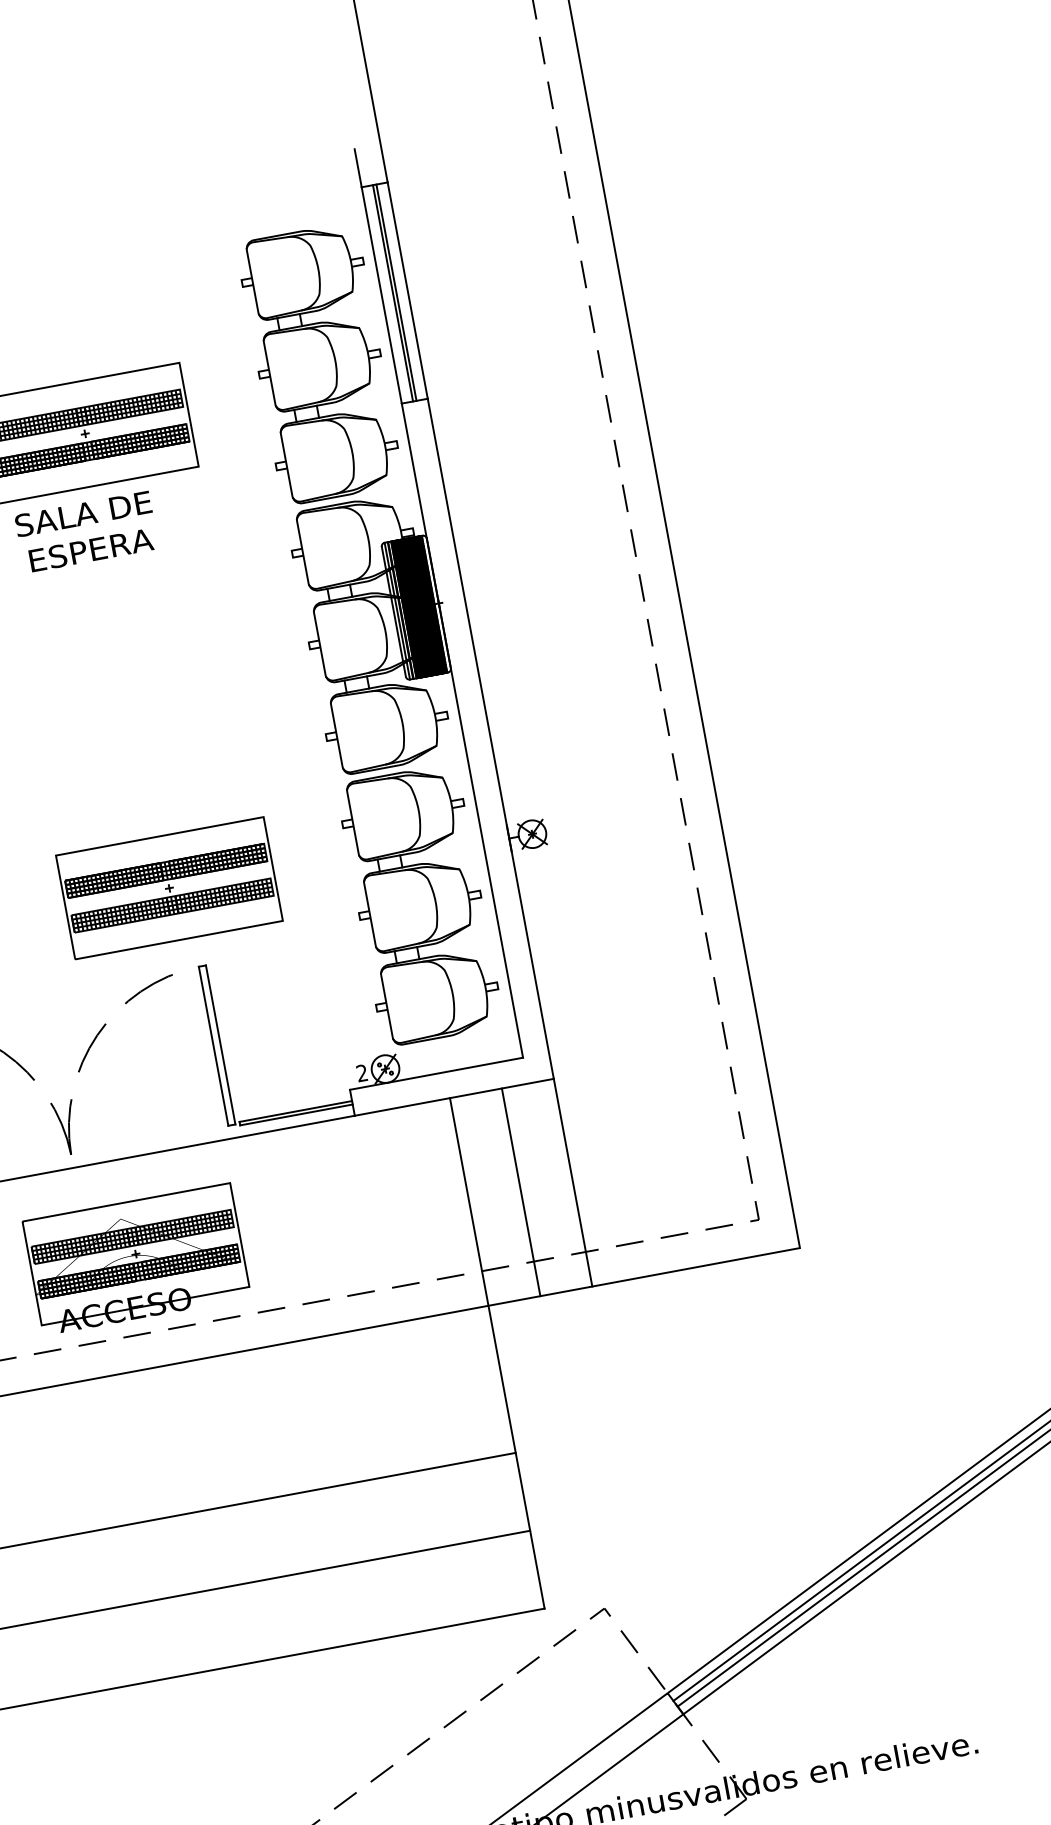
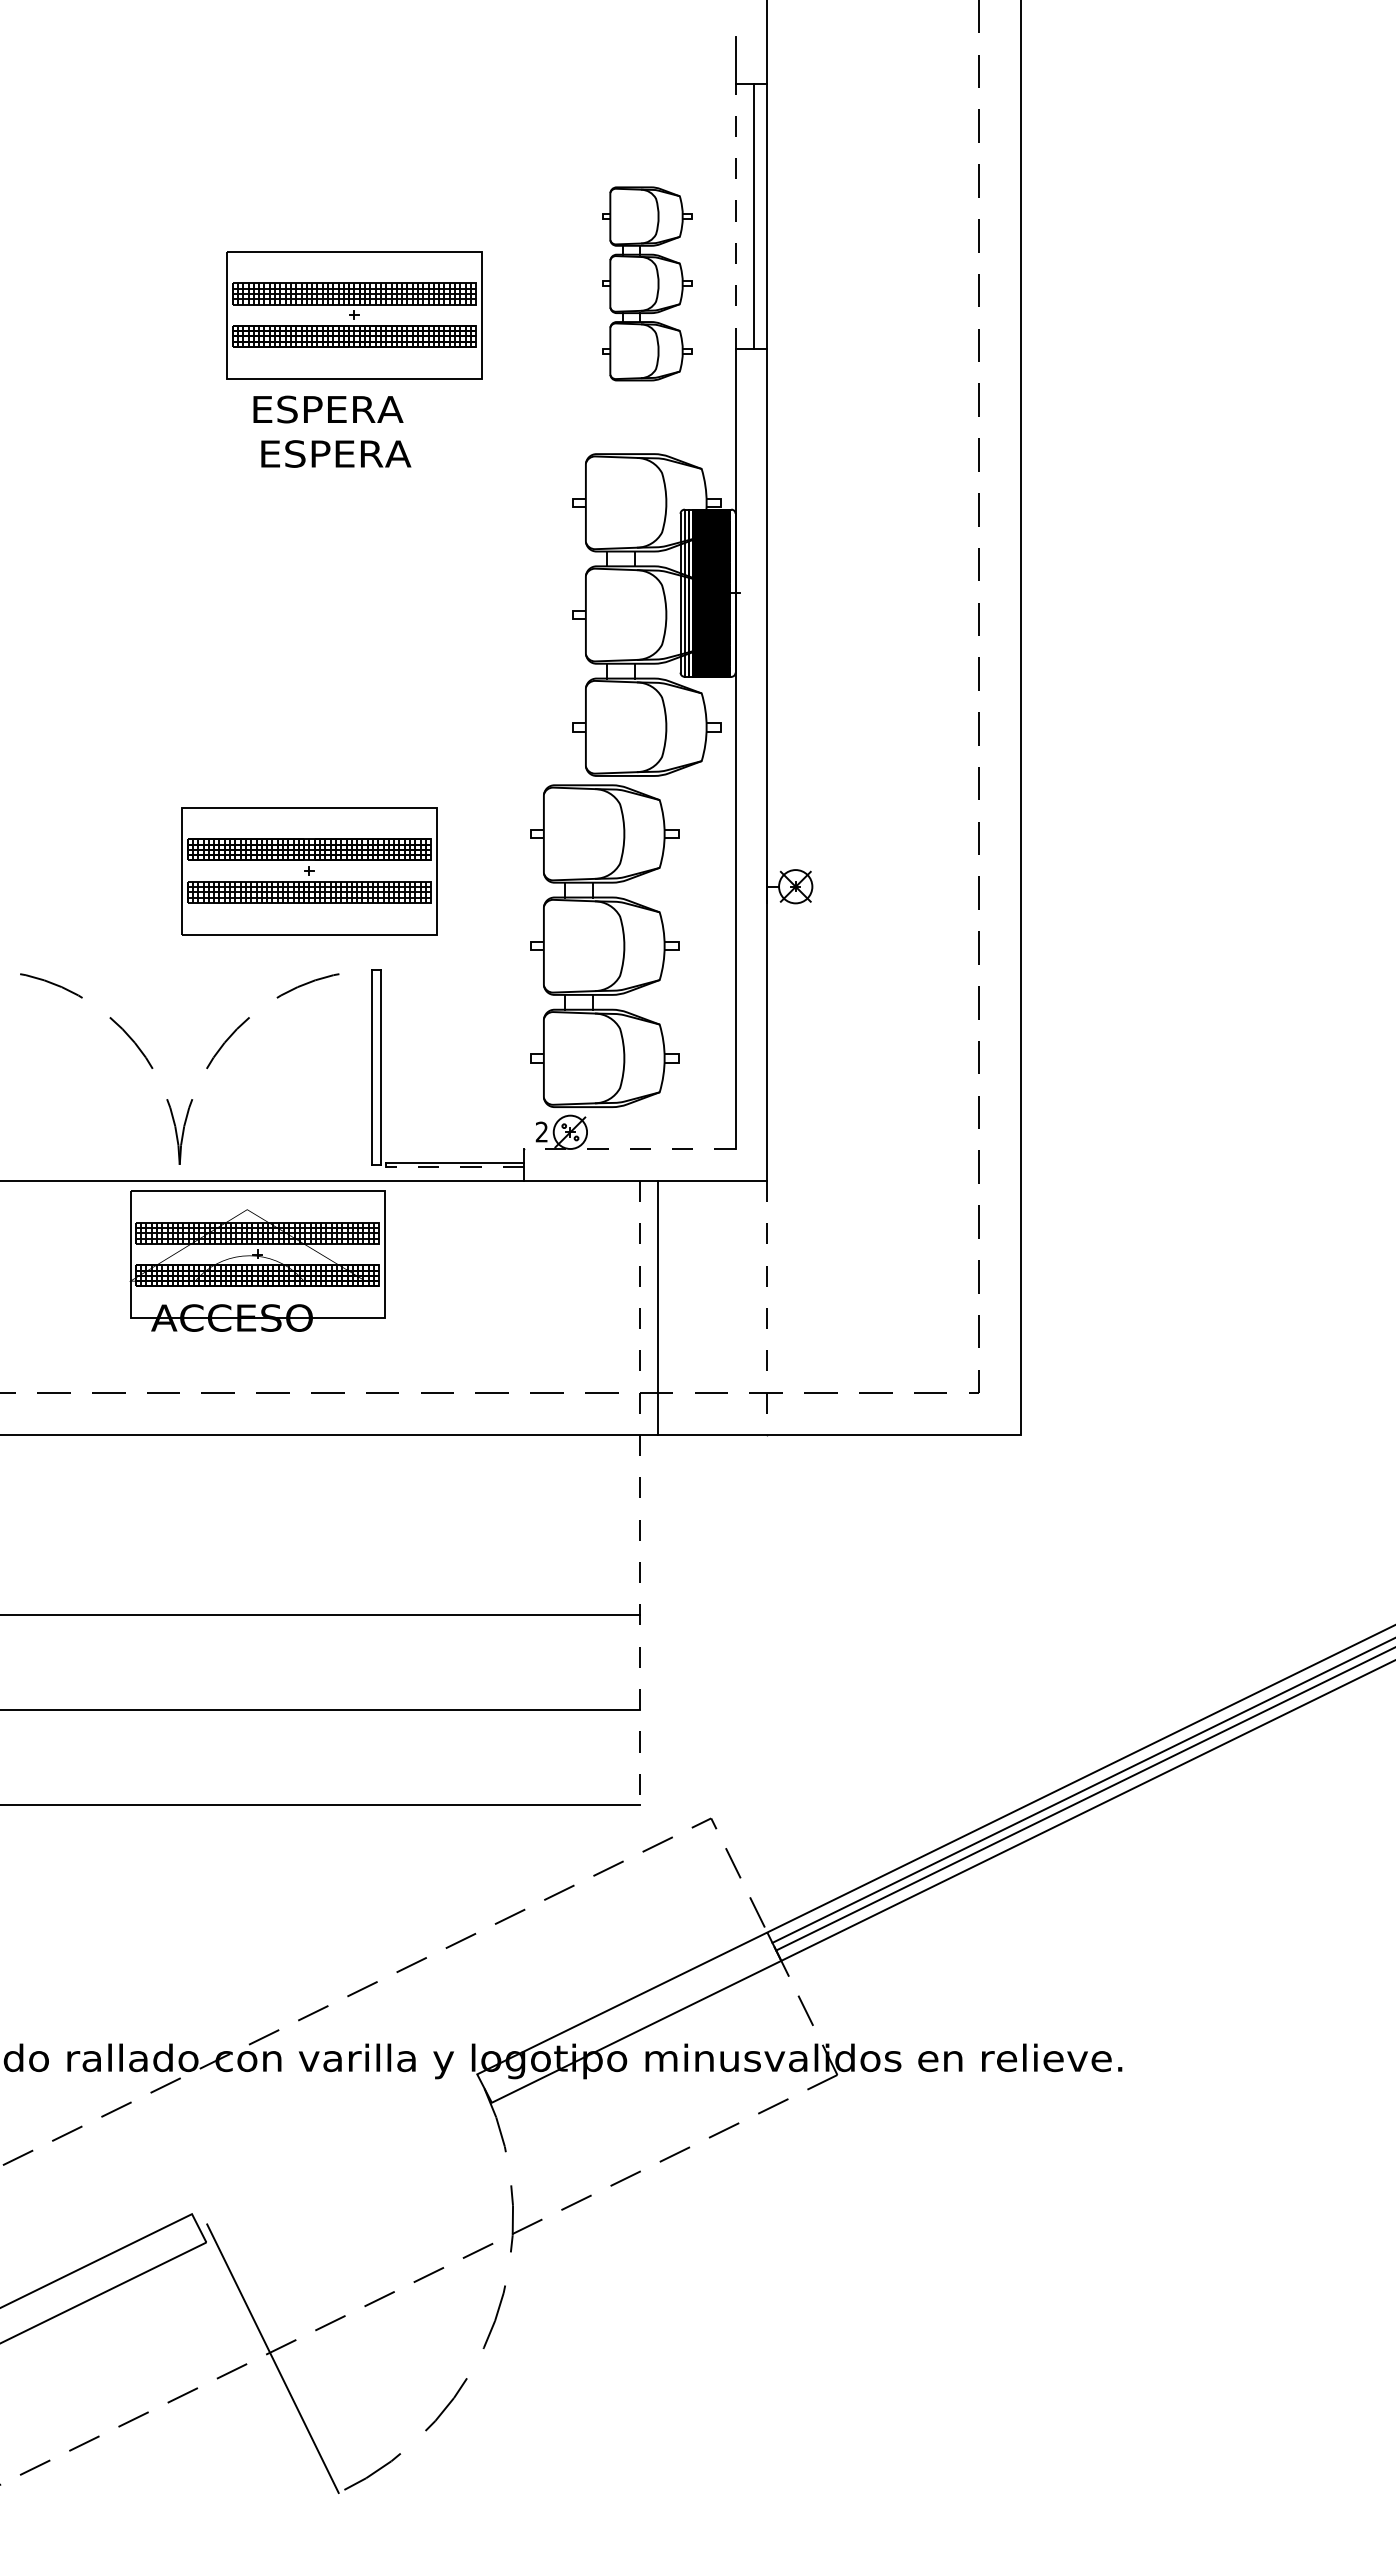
line: (393, 293) -> (749, 216), removed
line: (381, 294) -> (735, 215), solid -> dashed
part: (319, 363) -> (646, 283), size x0.6
text: (83, 514) -> (334, 409), SALA DE -> ESPERA
part: (169, 888) -> (309, 871), moved
part: (419, 904) -> (604, 945), moved
line: (436, 1074) -> (629, 1149), solid -> dashed
line: (296, 1115) -> (455, 1167), solid -> dashed
line: (573, 1183) -> (767, 1308), solid -> dashed
line: (520, 1192) -> (657, 1307), moved
part: (136, 1259) -> (257, 1260), moved
line: (497, 1353) -> (640, 1493), solid -> dashed

